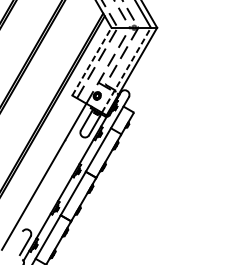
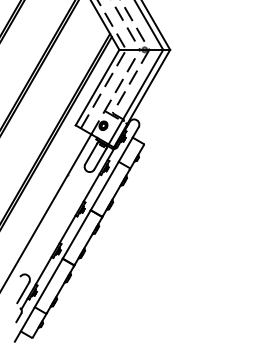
line: (91, 61) -> (97, 87), dashed -> solid
line: (126, 70) -> (135, 97), dashed -> solid

